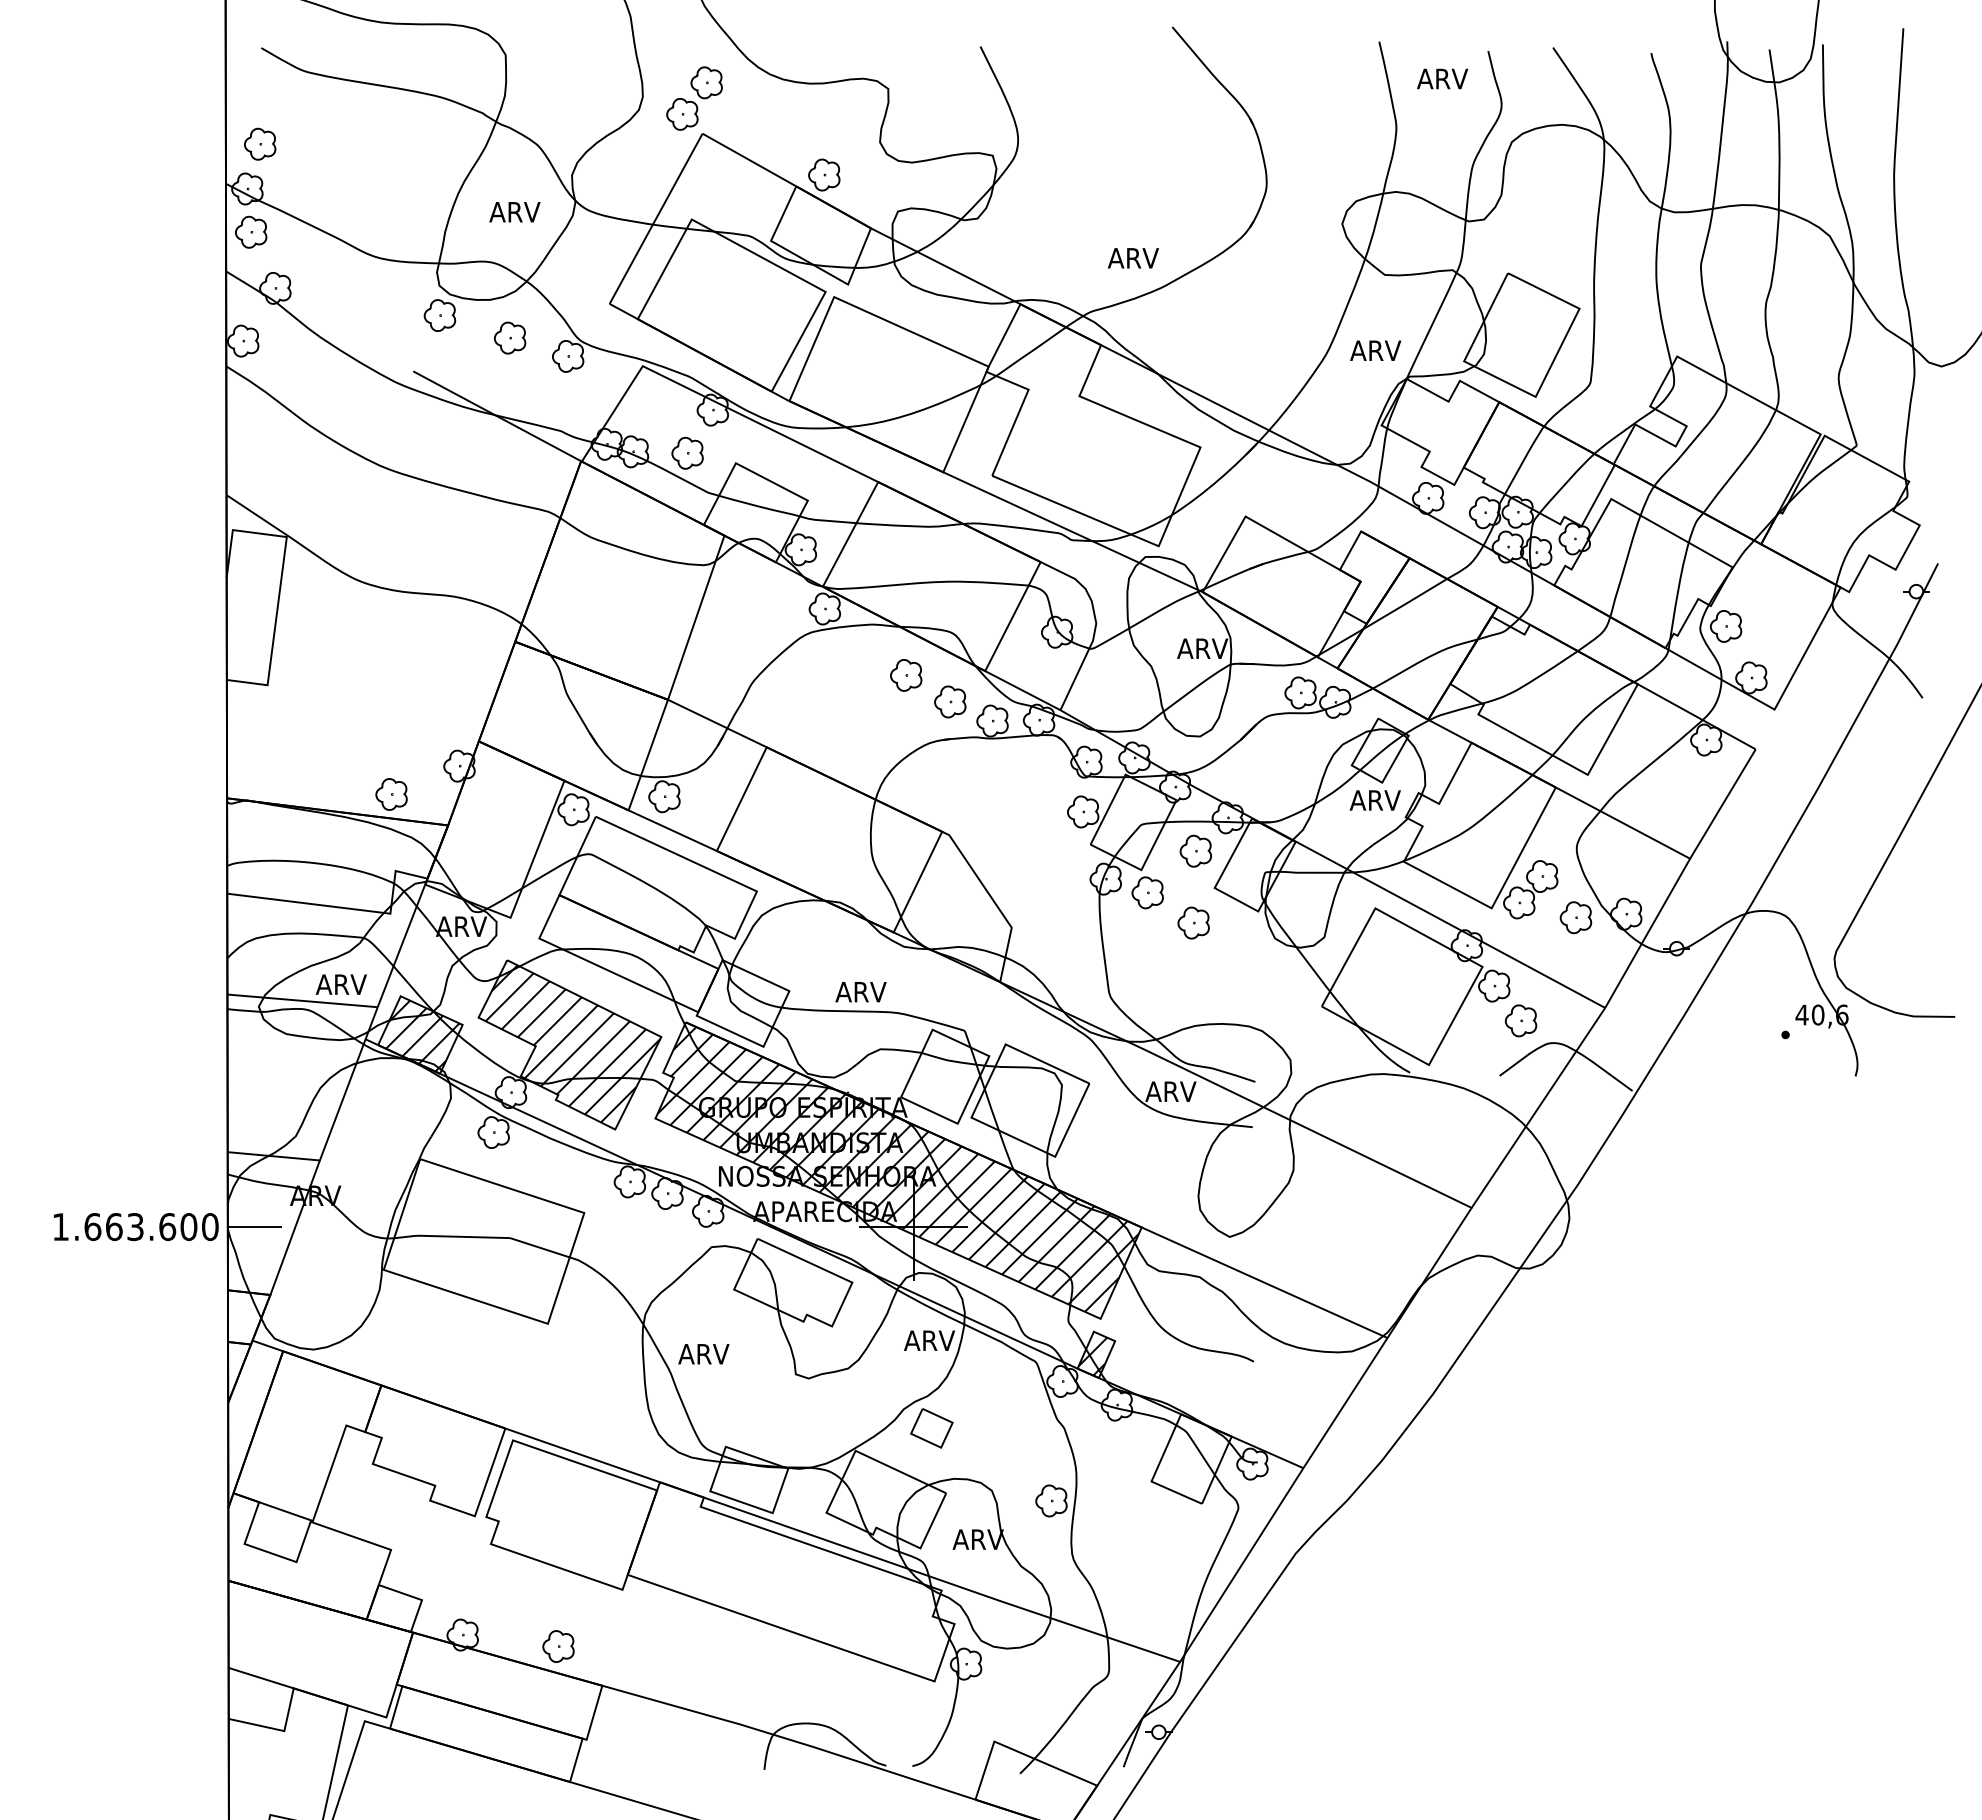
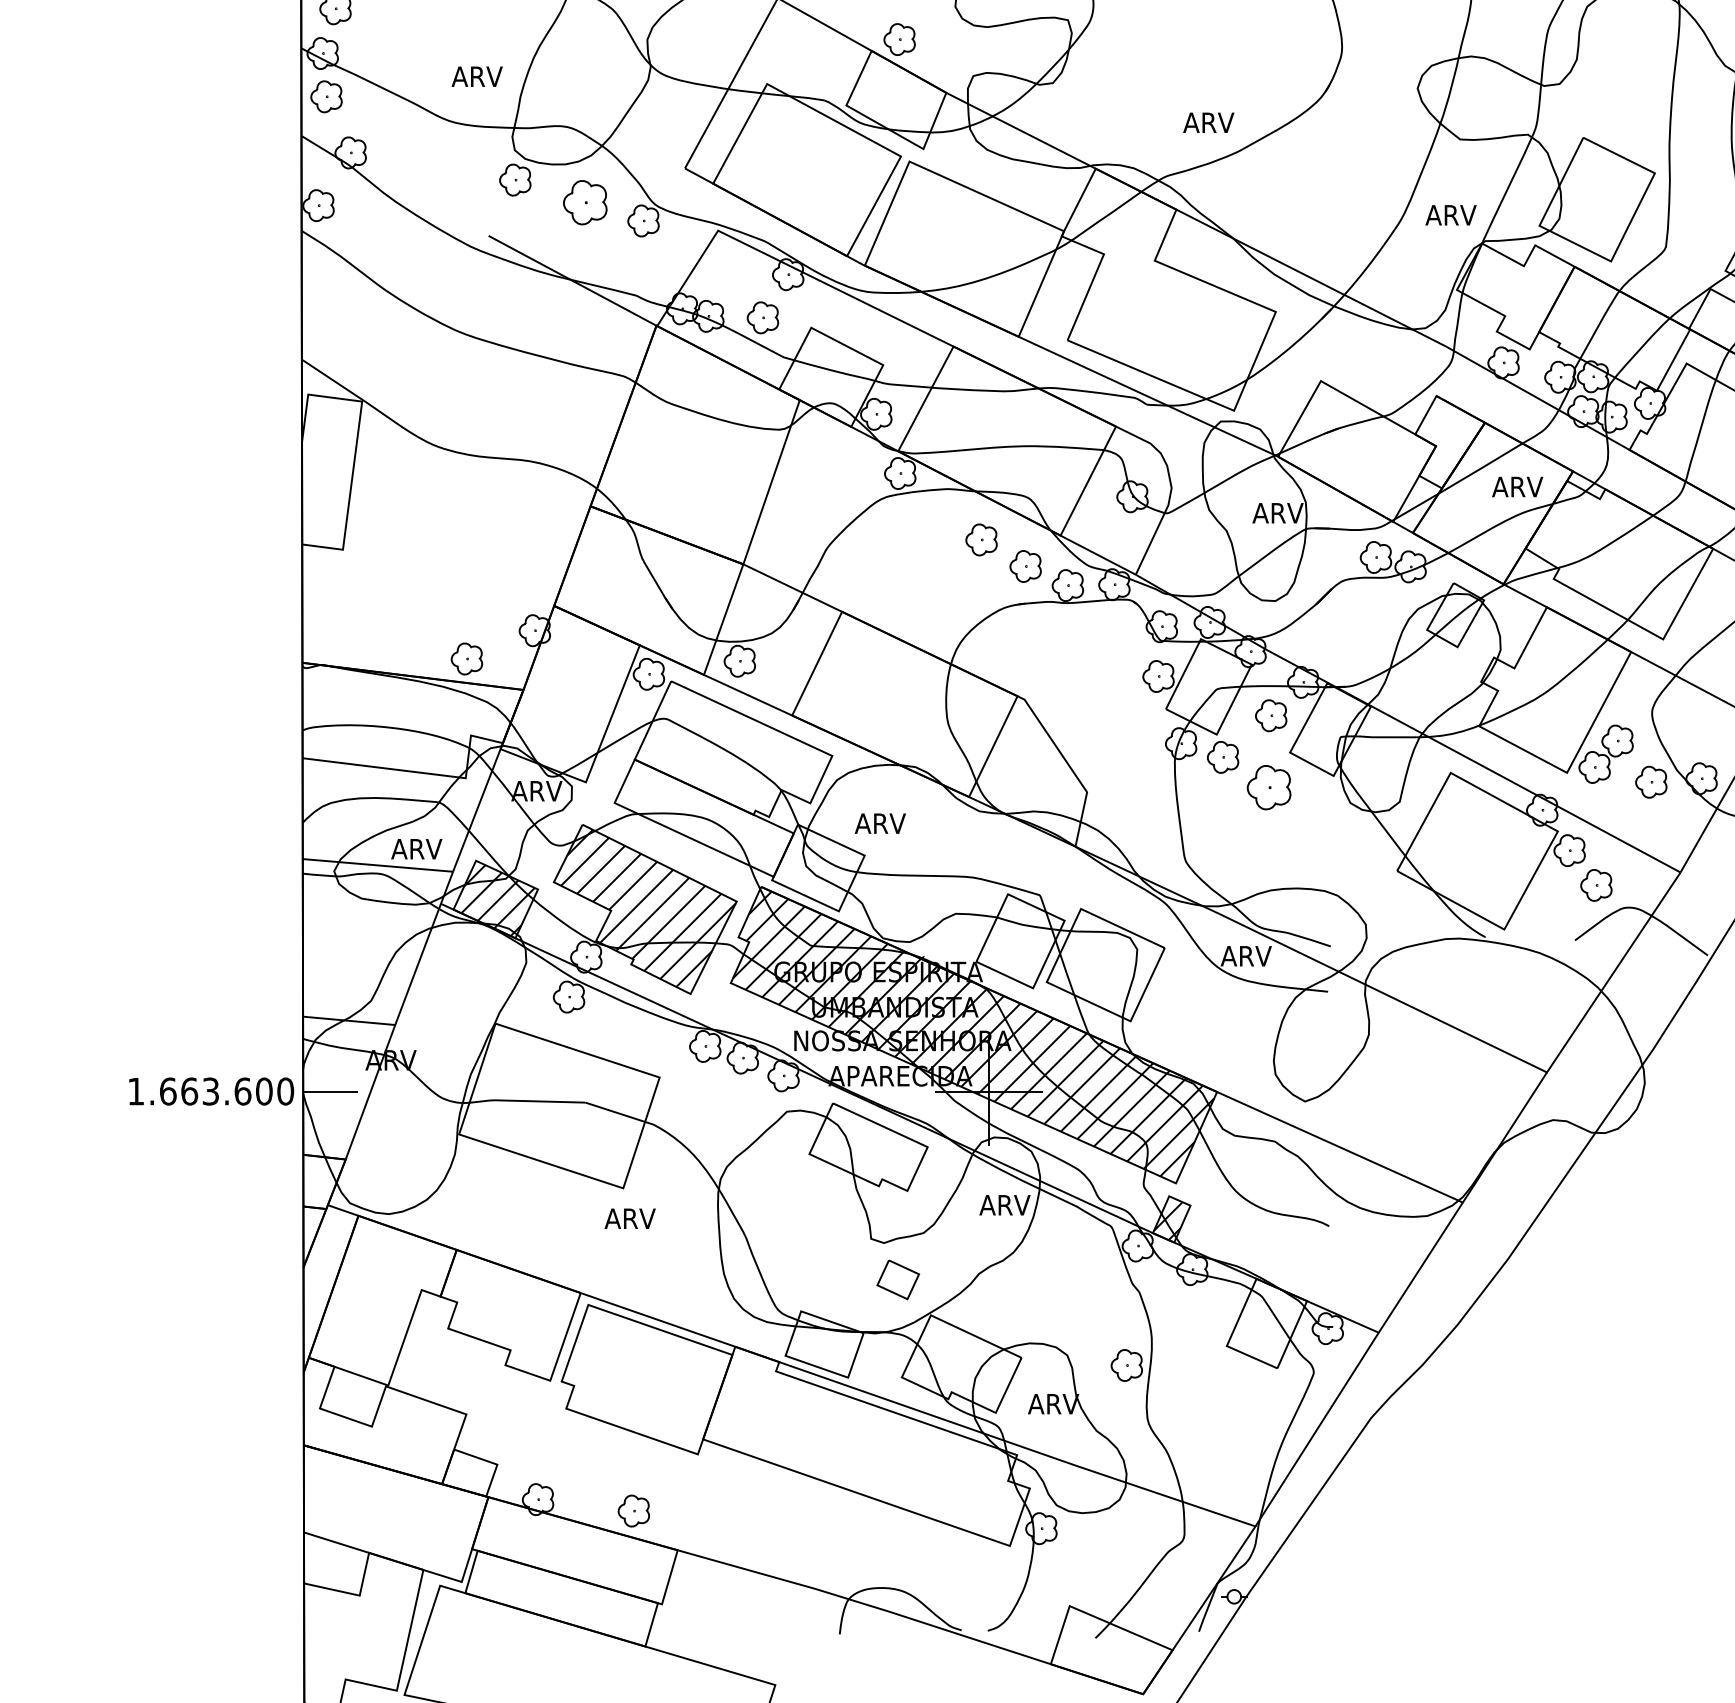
text: (514, 212) -> (476, 77), moved
part: (510, 337) -> (585, 202), size x1.4
text: (1374, 800) -> (1516, 487), moved
part: (1193, 922) -> (1268, 787), size x1.4
text: (860, 992) -> (879, 824), moved
text: (703, 1354) -> (629, 1219), moved
part: (931, 1428) -> (897, 1280), moved

